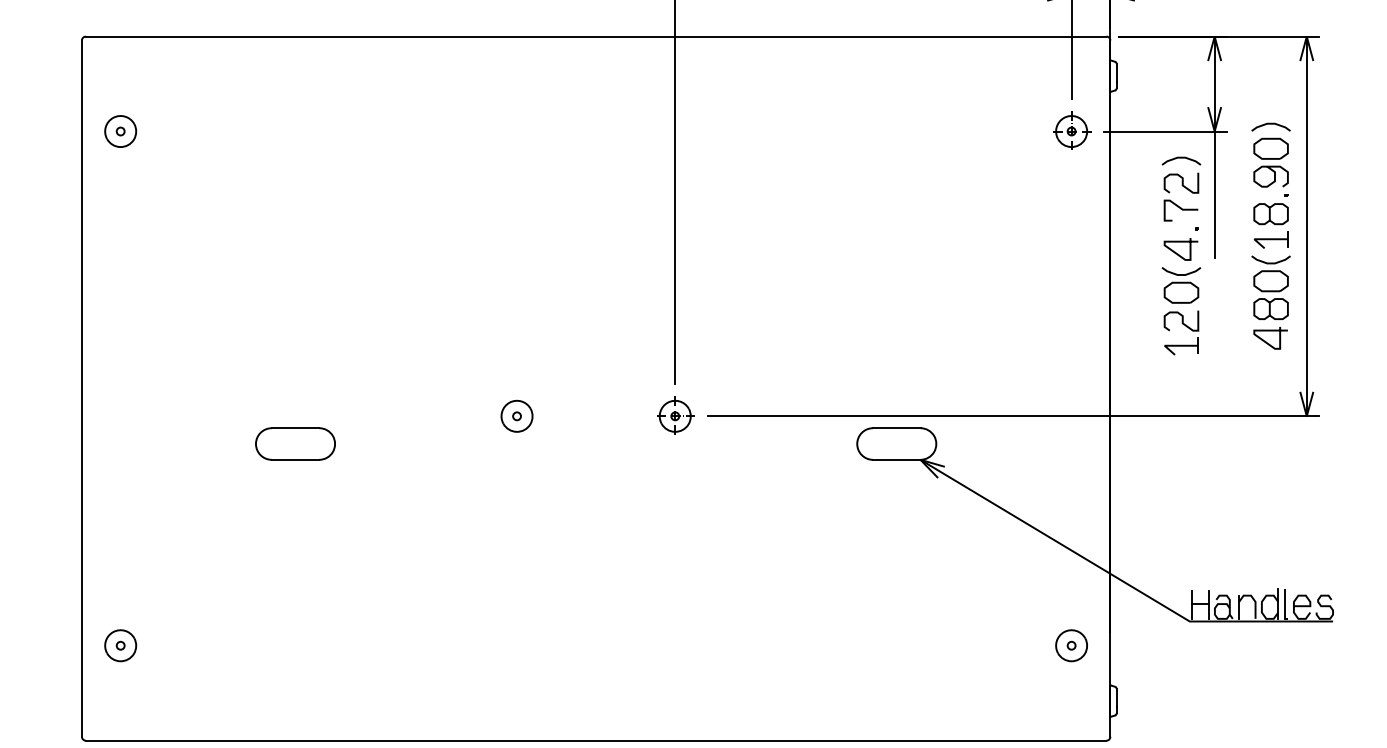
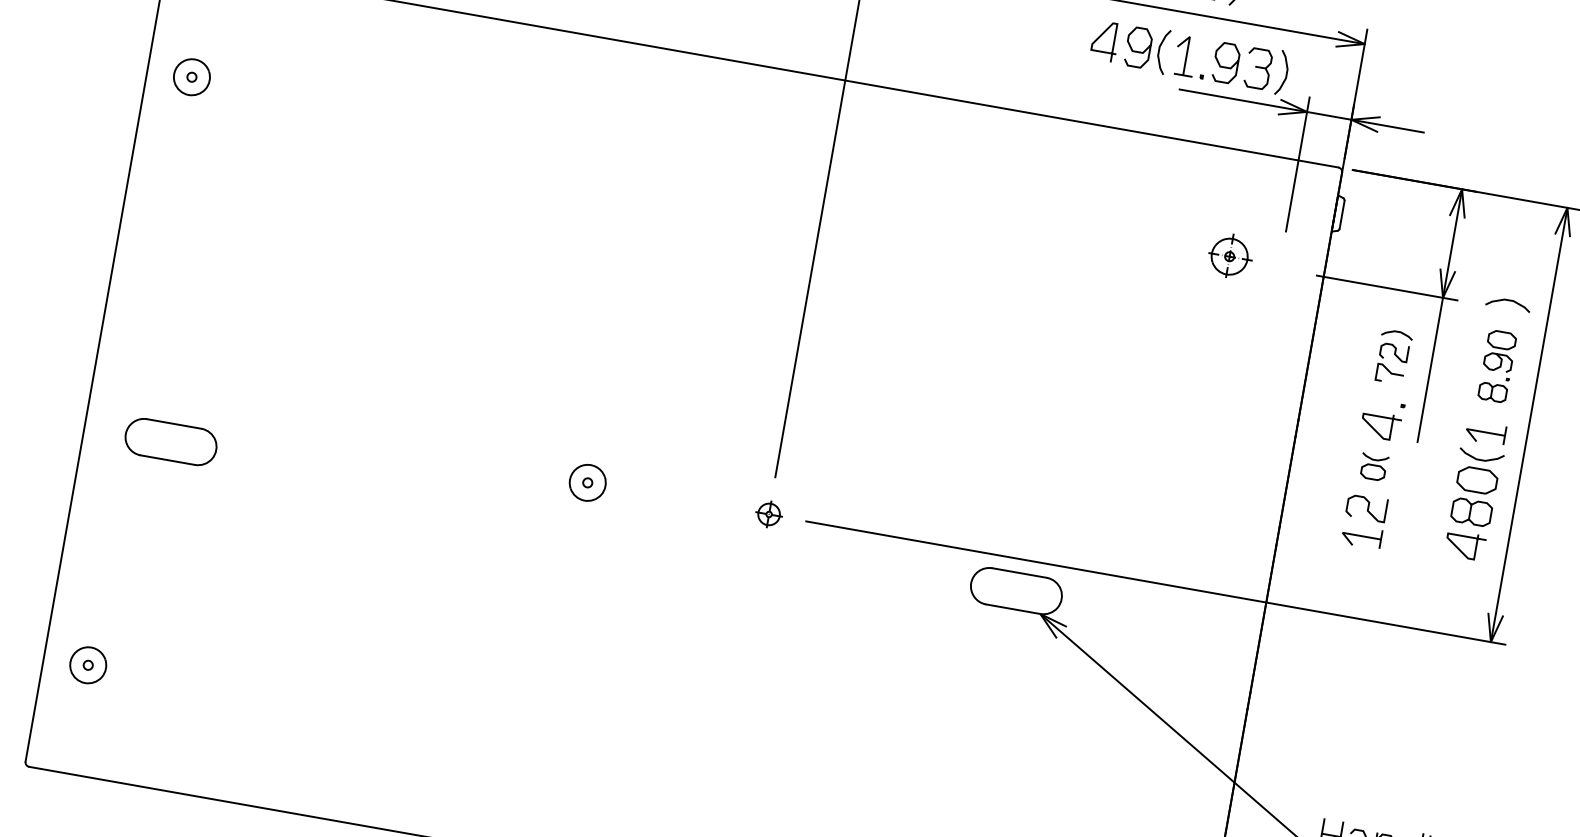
part: (1072, 130) -> (1230, 255), moved
part: (1270, 181) -> (1496, 366), size x0.7
part: (1181, 188) -> (1393, 356), size x0.7
part: (1181, 285) -> (1373, 467), size x0.6
part: (675, 415) -> (769, 513), size x0.6
part: (295, 443) -> (171, 441), moved

